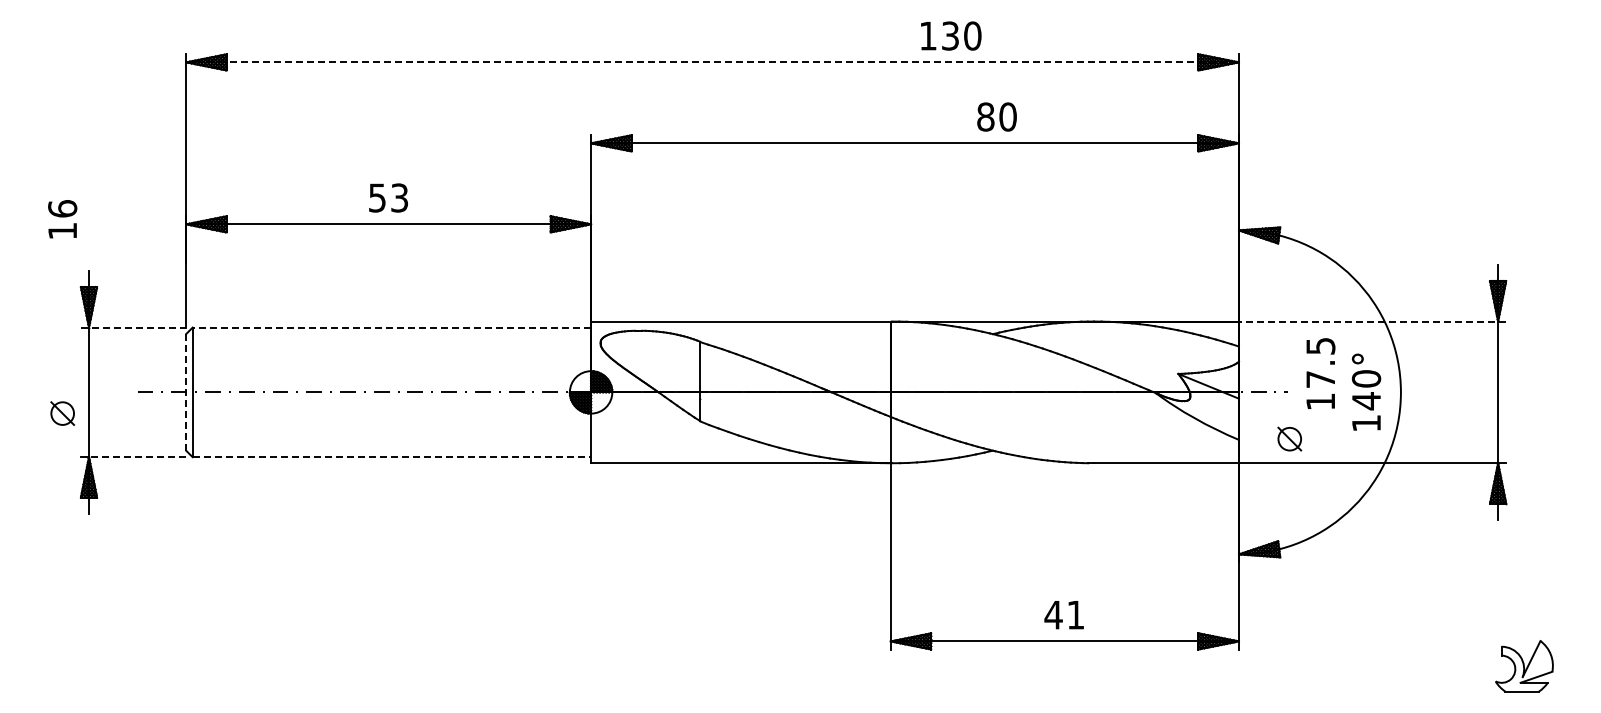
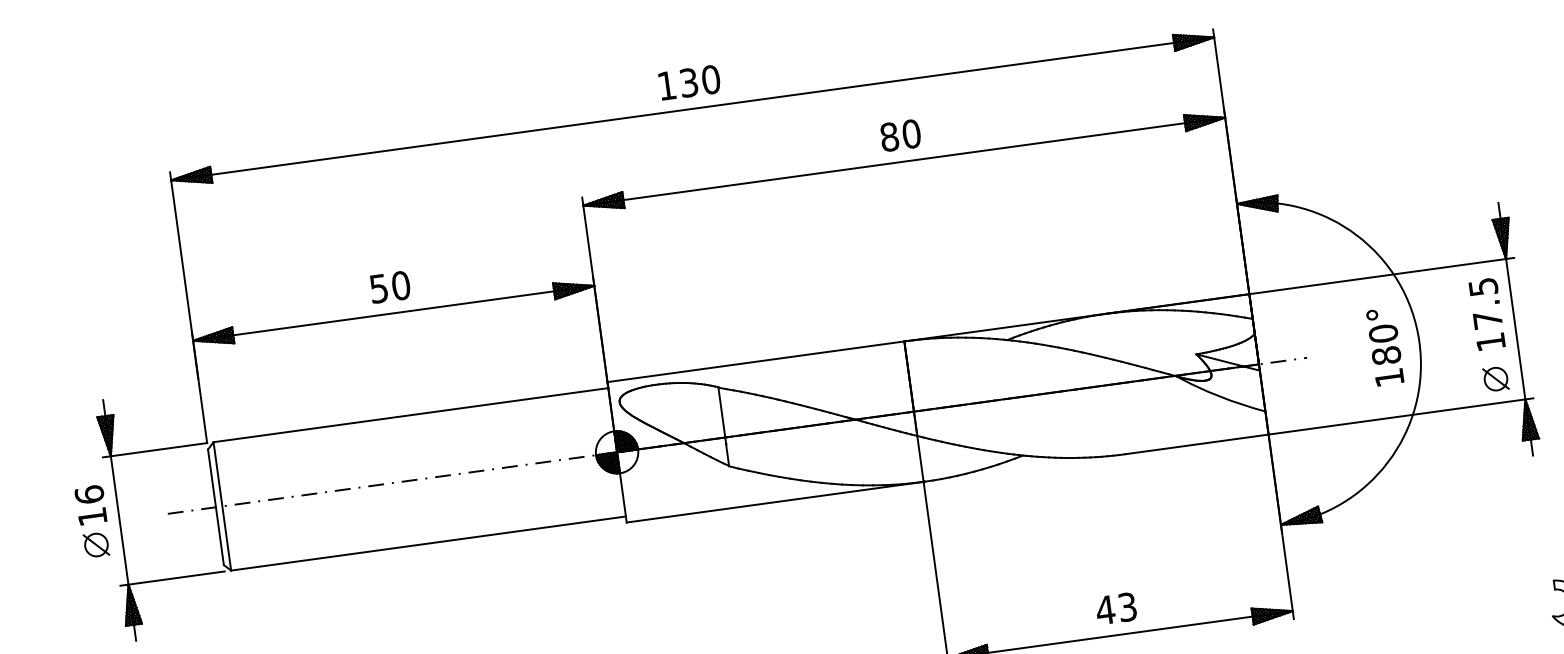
text: (951, 35) -> (689, 82), moved
line: (713, 62) -> (693, 108), dashed -> solid
text: (996, 116) -> (900, 135), moved
text: (399, 197) -> (400, 285), 53 -> 50
text: (62, 219) -> (90, 505), moved
line: (1372, 321) -> (1381, 276), dashed -> solid
line: (133, 327) -> (154, 450), dashed -> solid
line: (391, 327) -> (410, 415), dashed -> solid
text: (1320, 373) -> (1486, 314), moved
line: (186, 392) -> (216, 507), dashed -> solid
text: (1366, 401) -> (1386, 356), 140° -> 180°
part: (1289, 438) -> (1495, 378), moved
line: (137, 457) -> (176, 578), dashed -> solid
line: (392, 457) -> (429, 543), dashed -> solid
text: (1075, 614) -> (1127, 606), 41 -> 43

